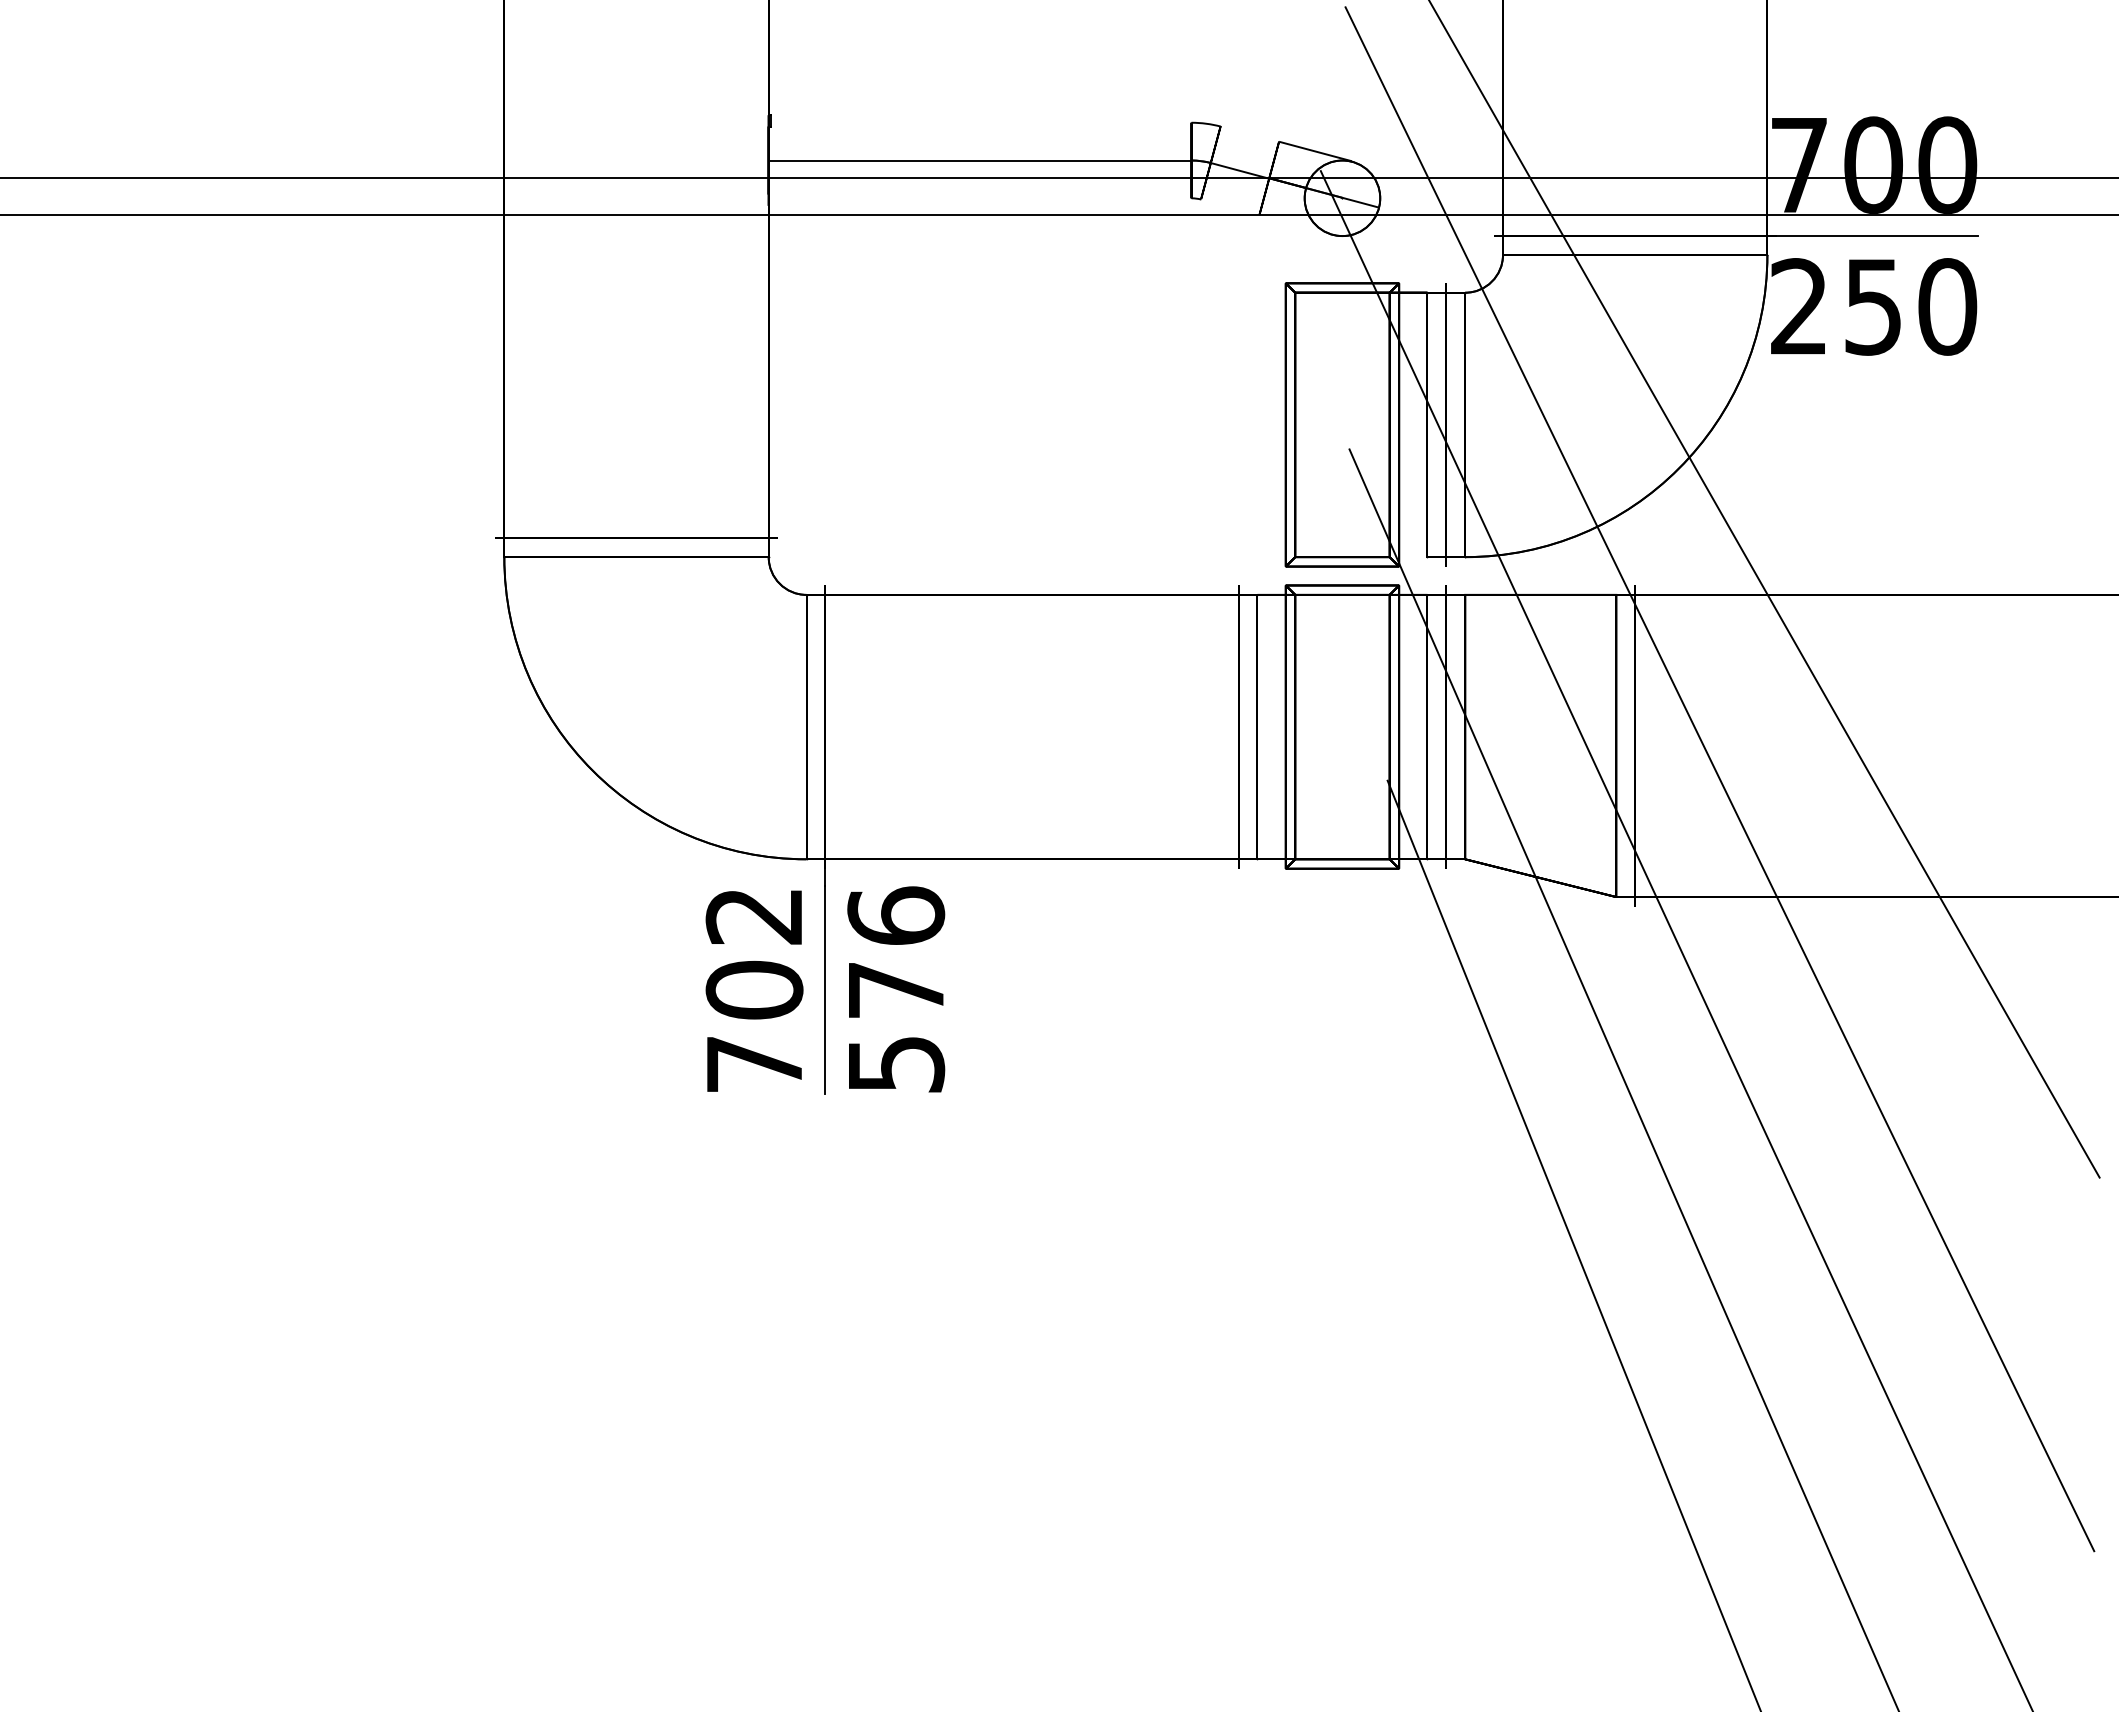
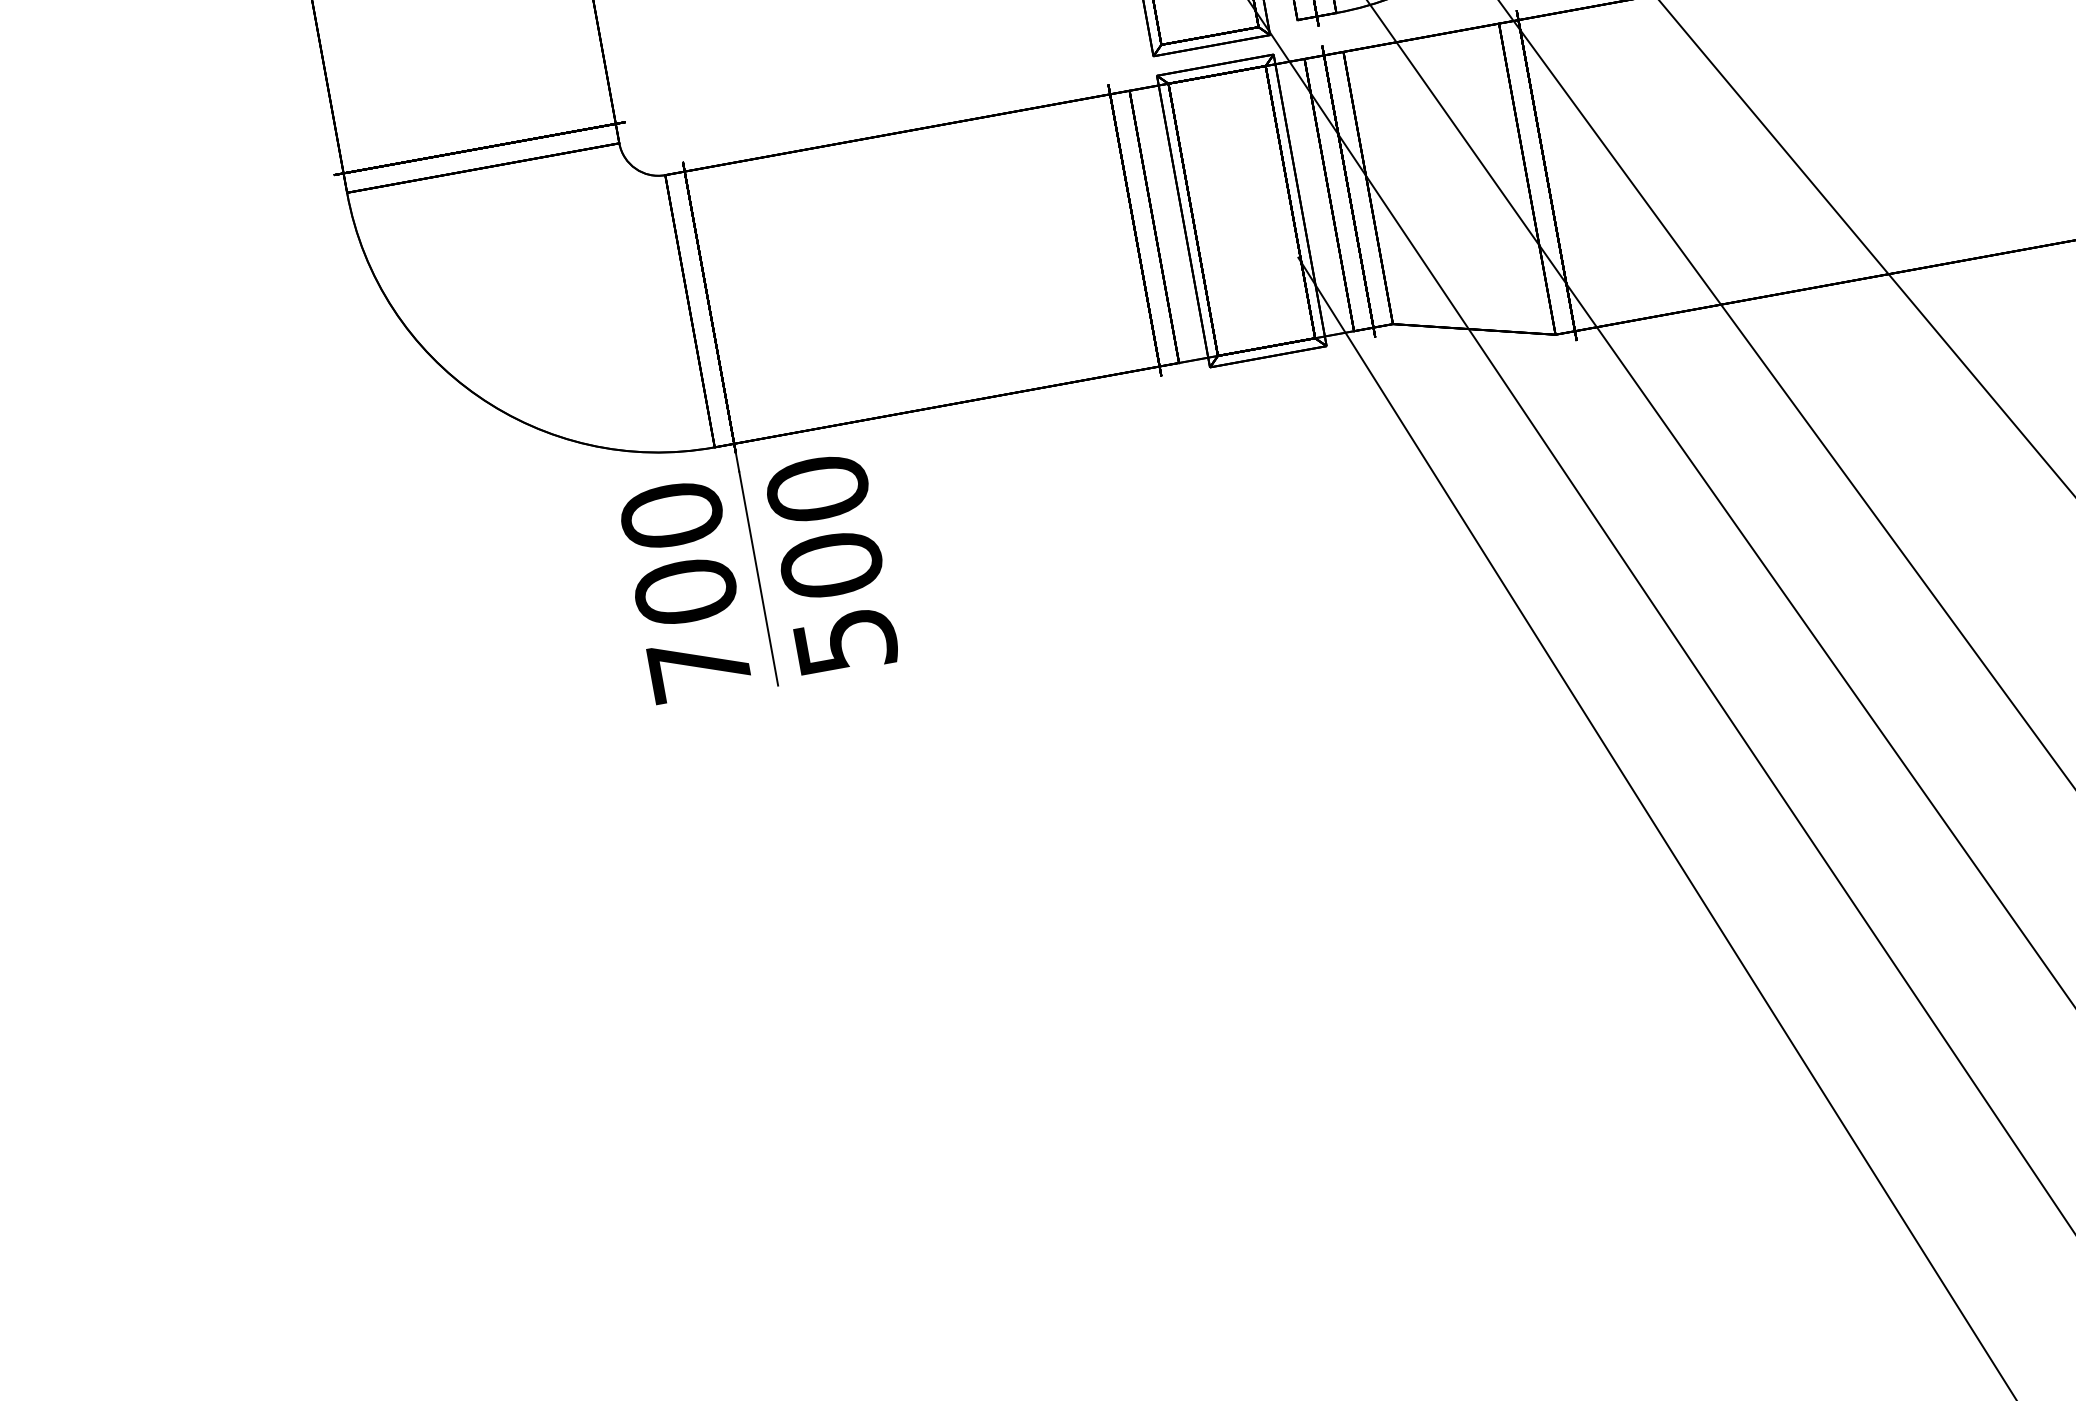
text: (754, 915) -> (671, 514), 702 -> 700
text: (896, 952) -> (824, 526), 576 -> 500

